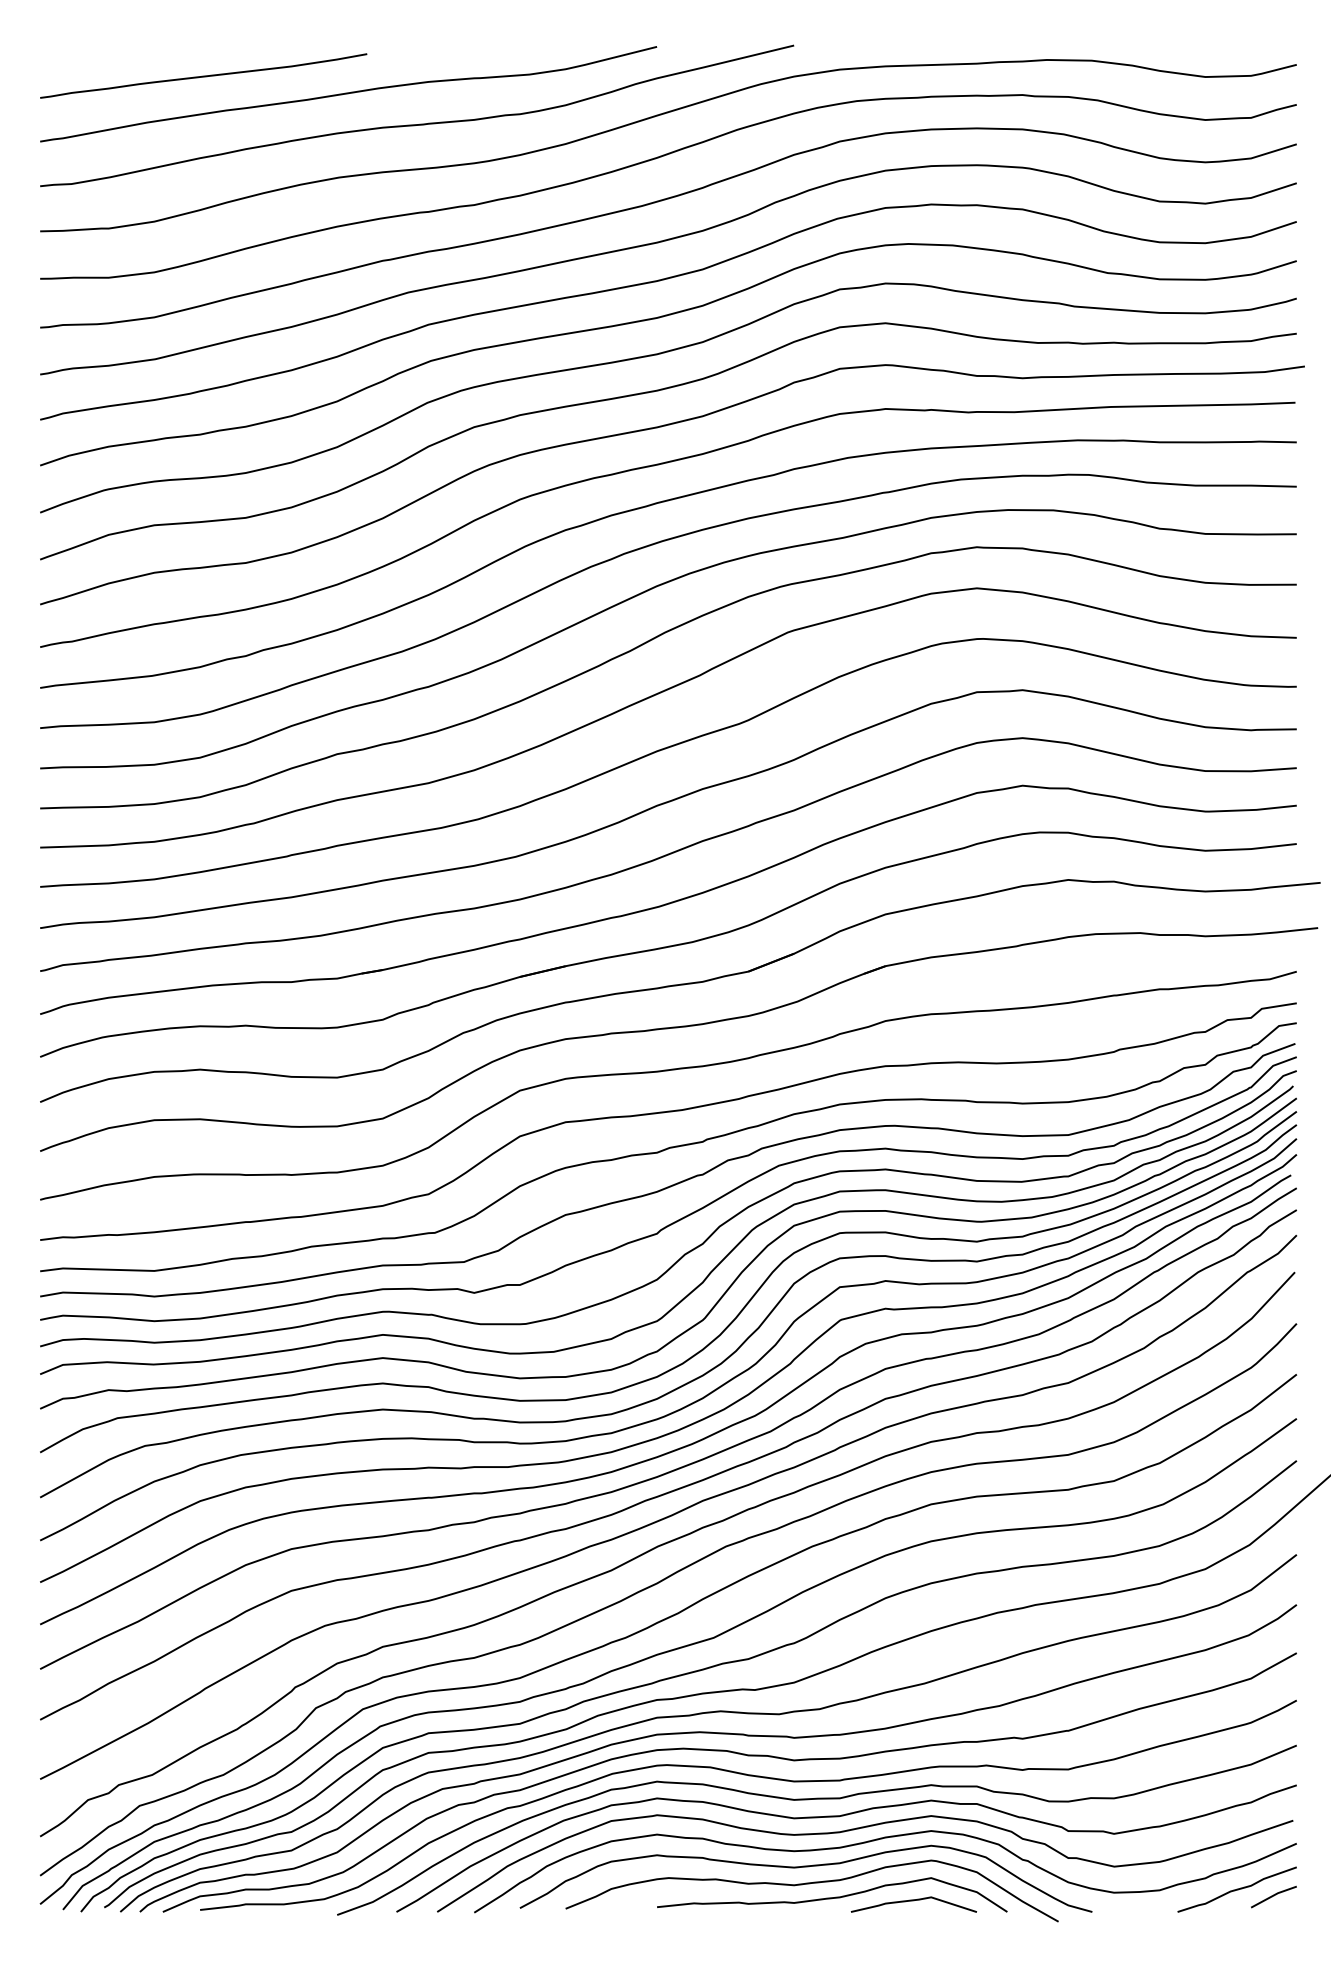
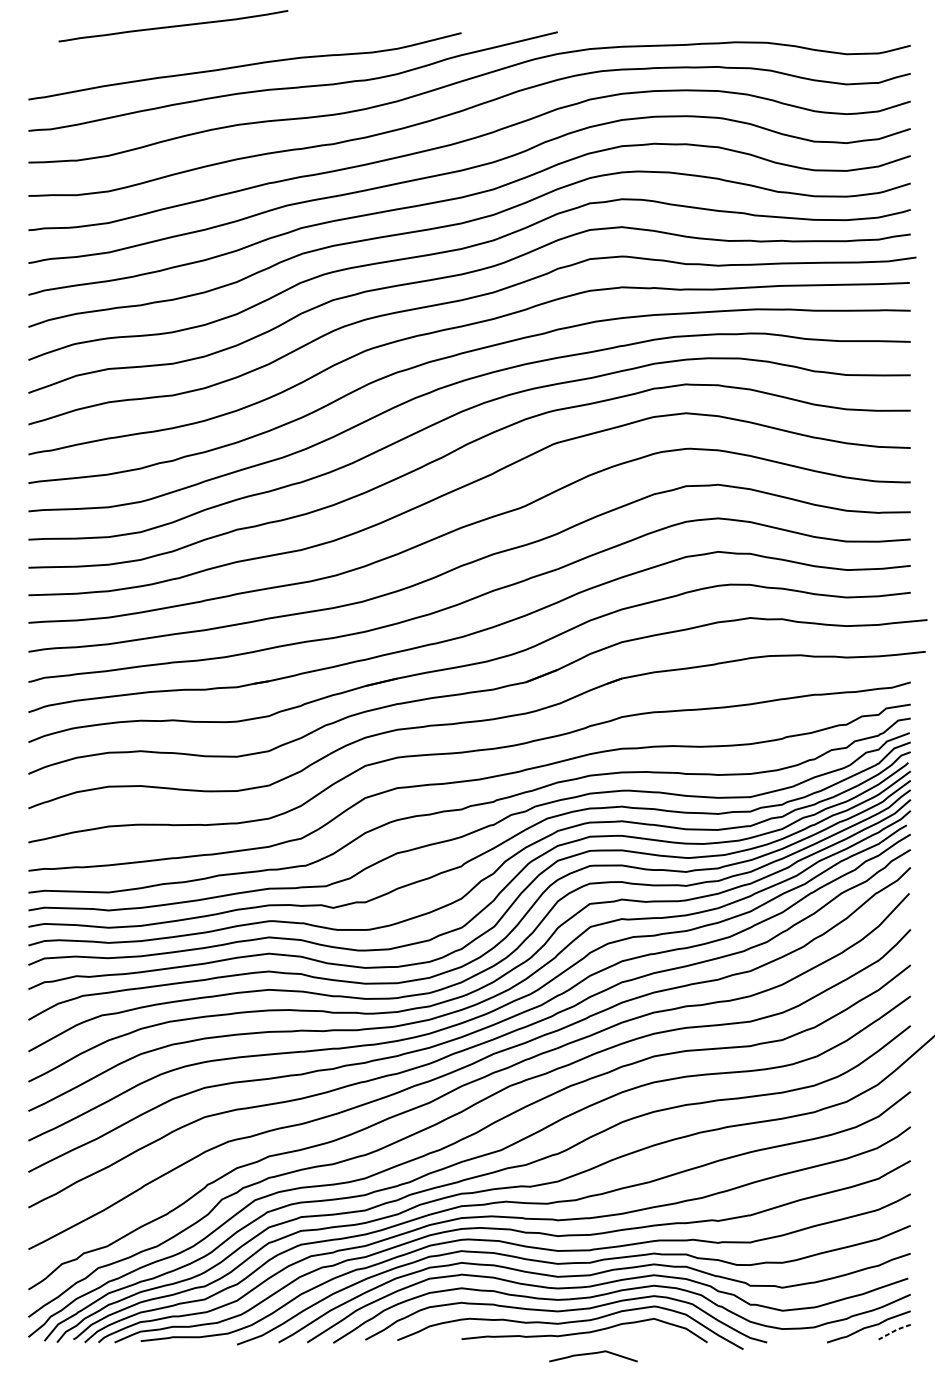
curve: (203, 75) -> (173, 25), moved
line: (1273, 1895) -> (894, 1331), solid -> dashed
curve: (913, 1901) -> (593, 1354), moved

